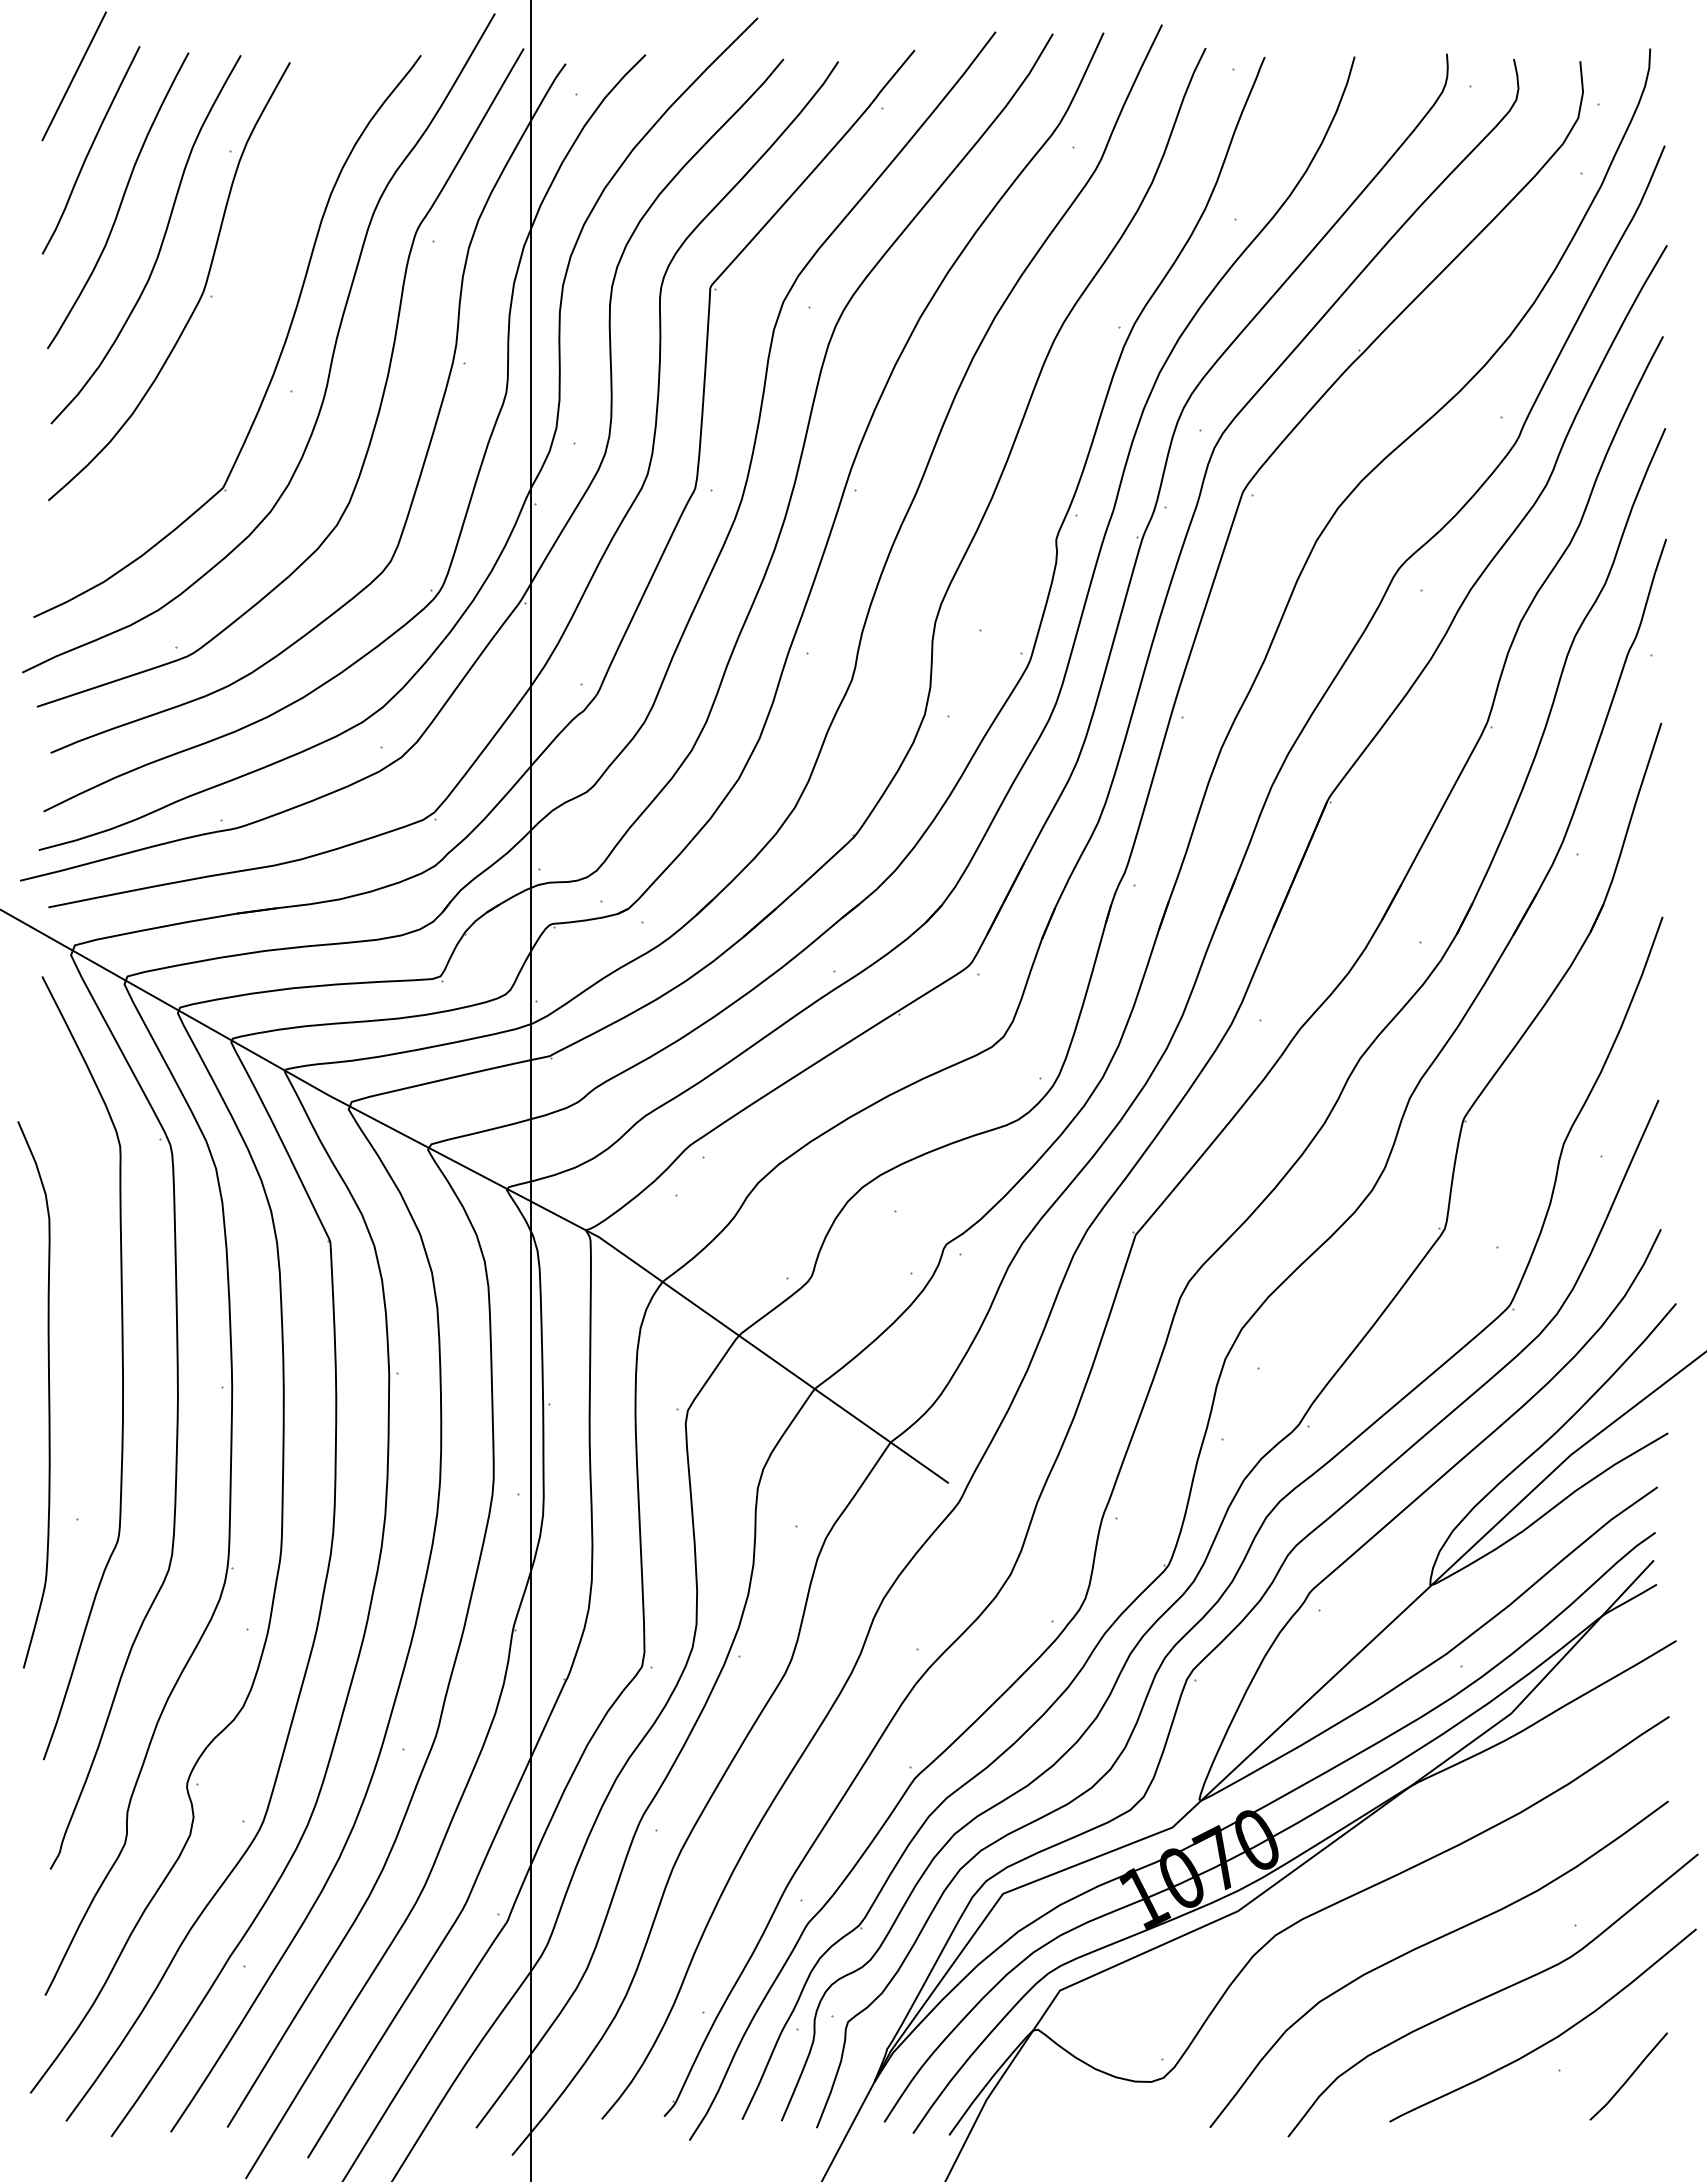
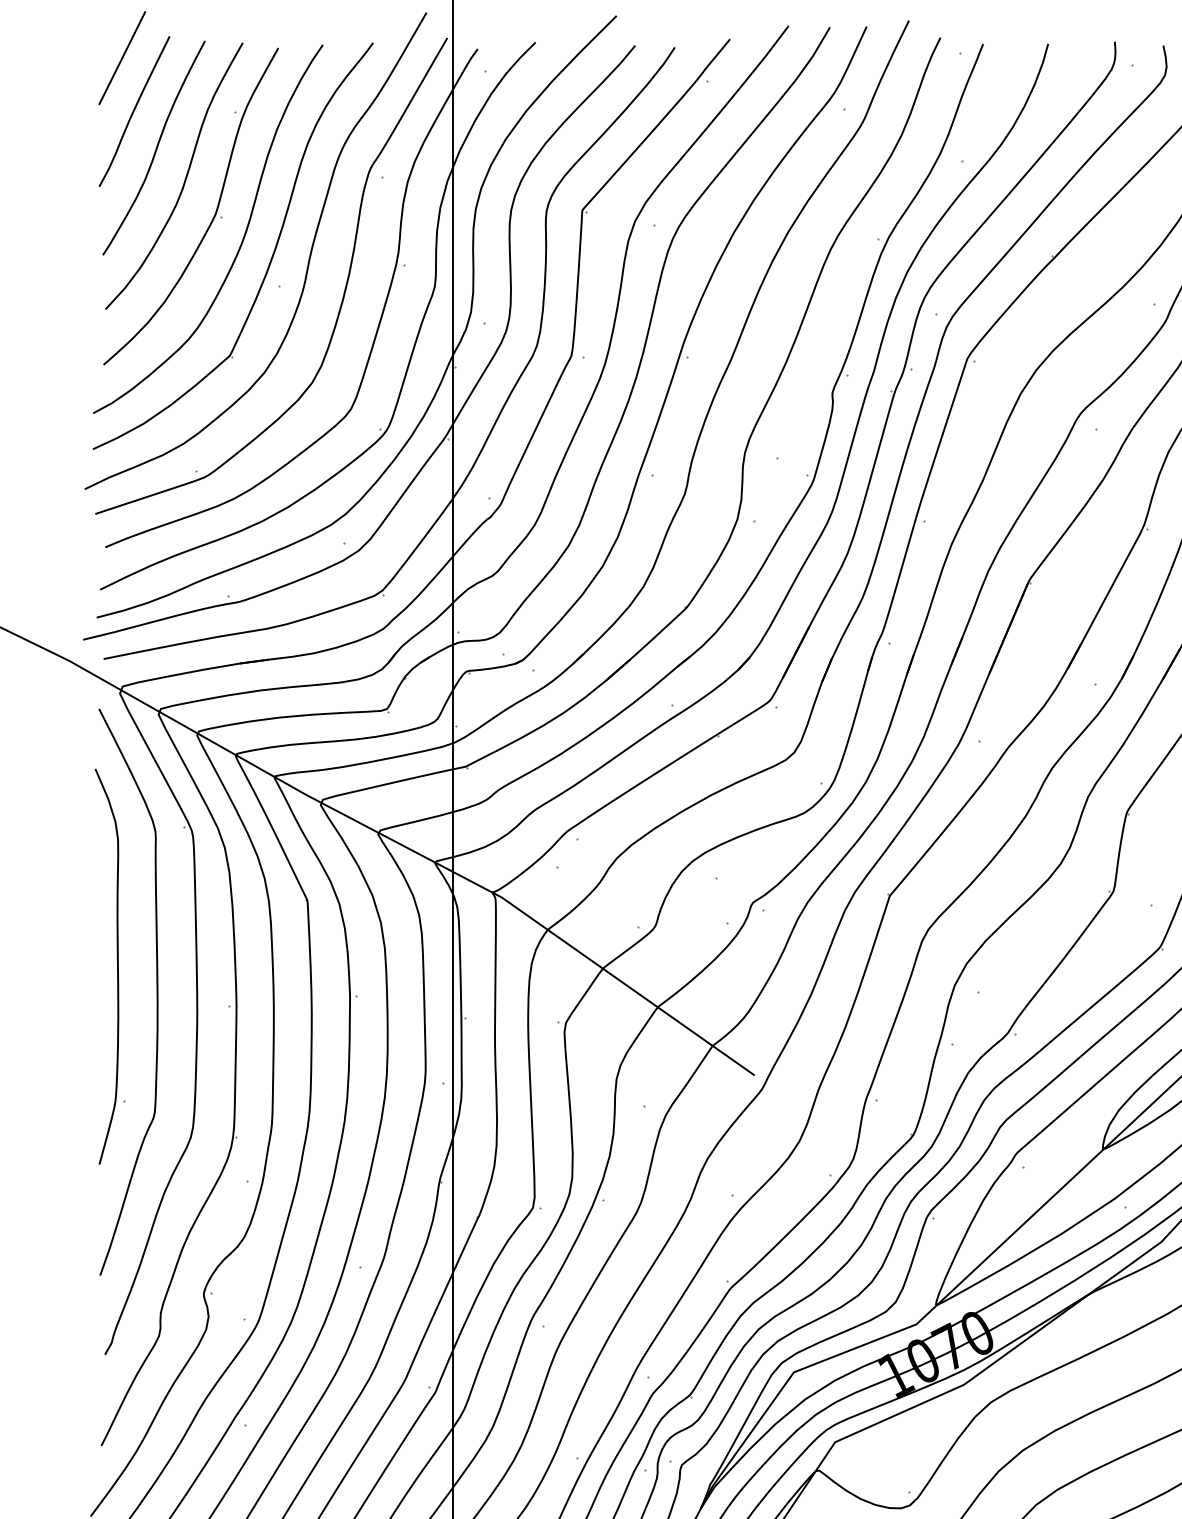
curve: (239, 329) -> (241, 241), added
curve: (48, 1394) -> (117, 966), moved

